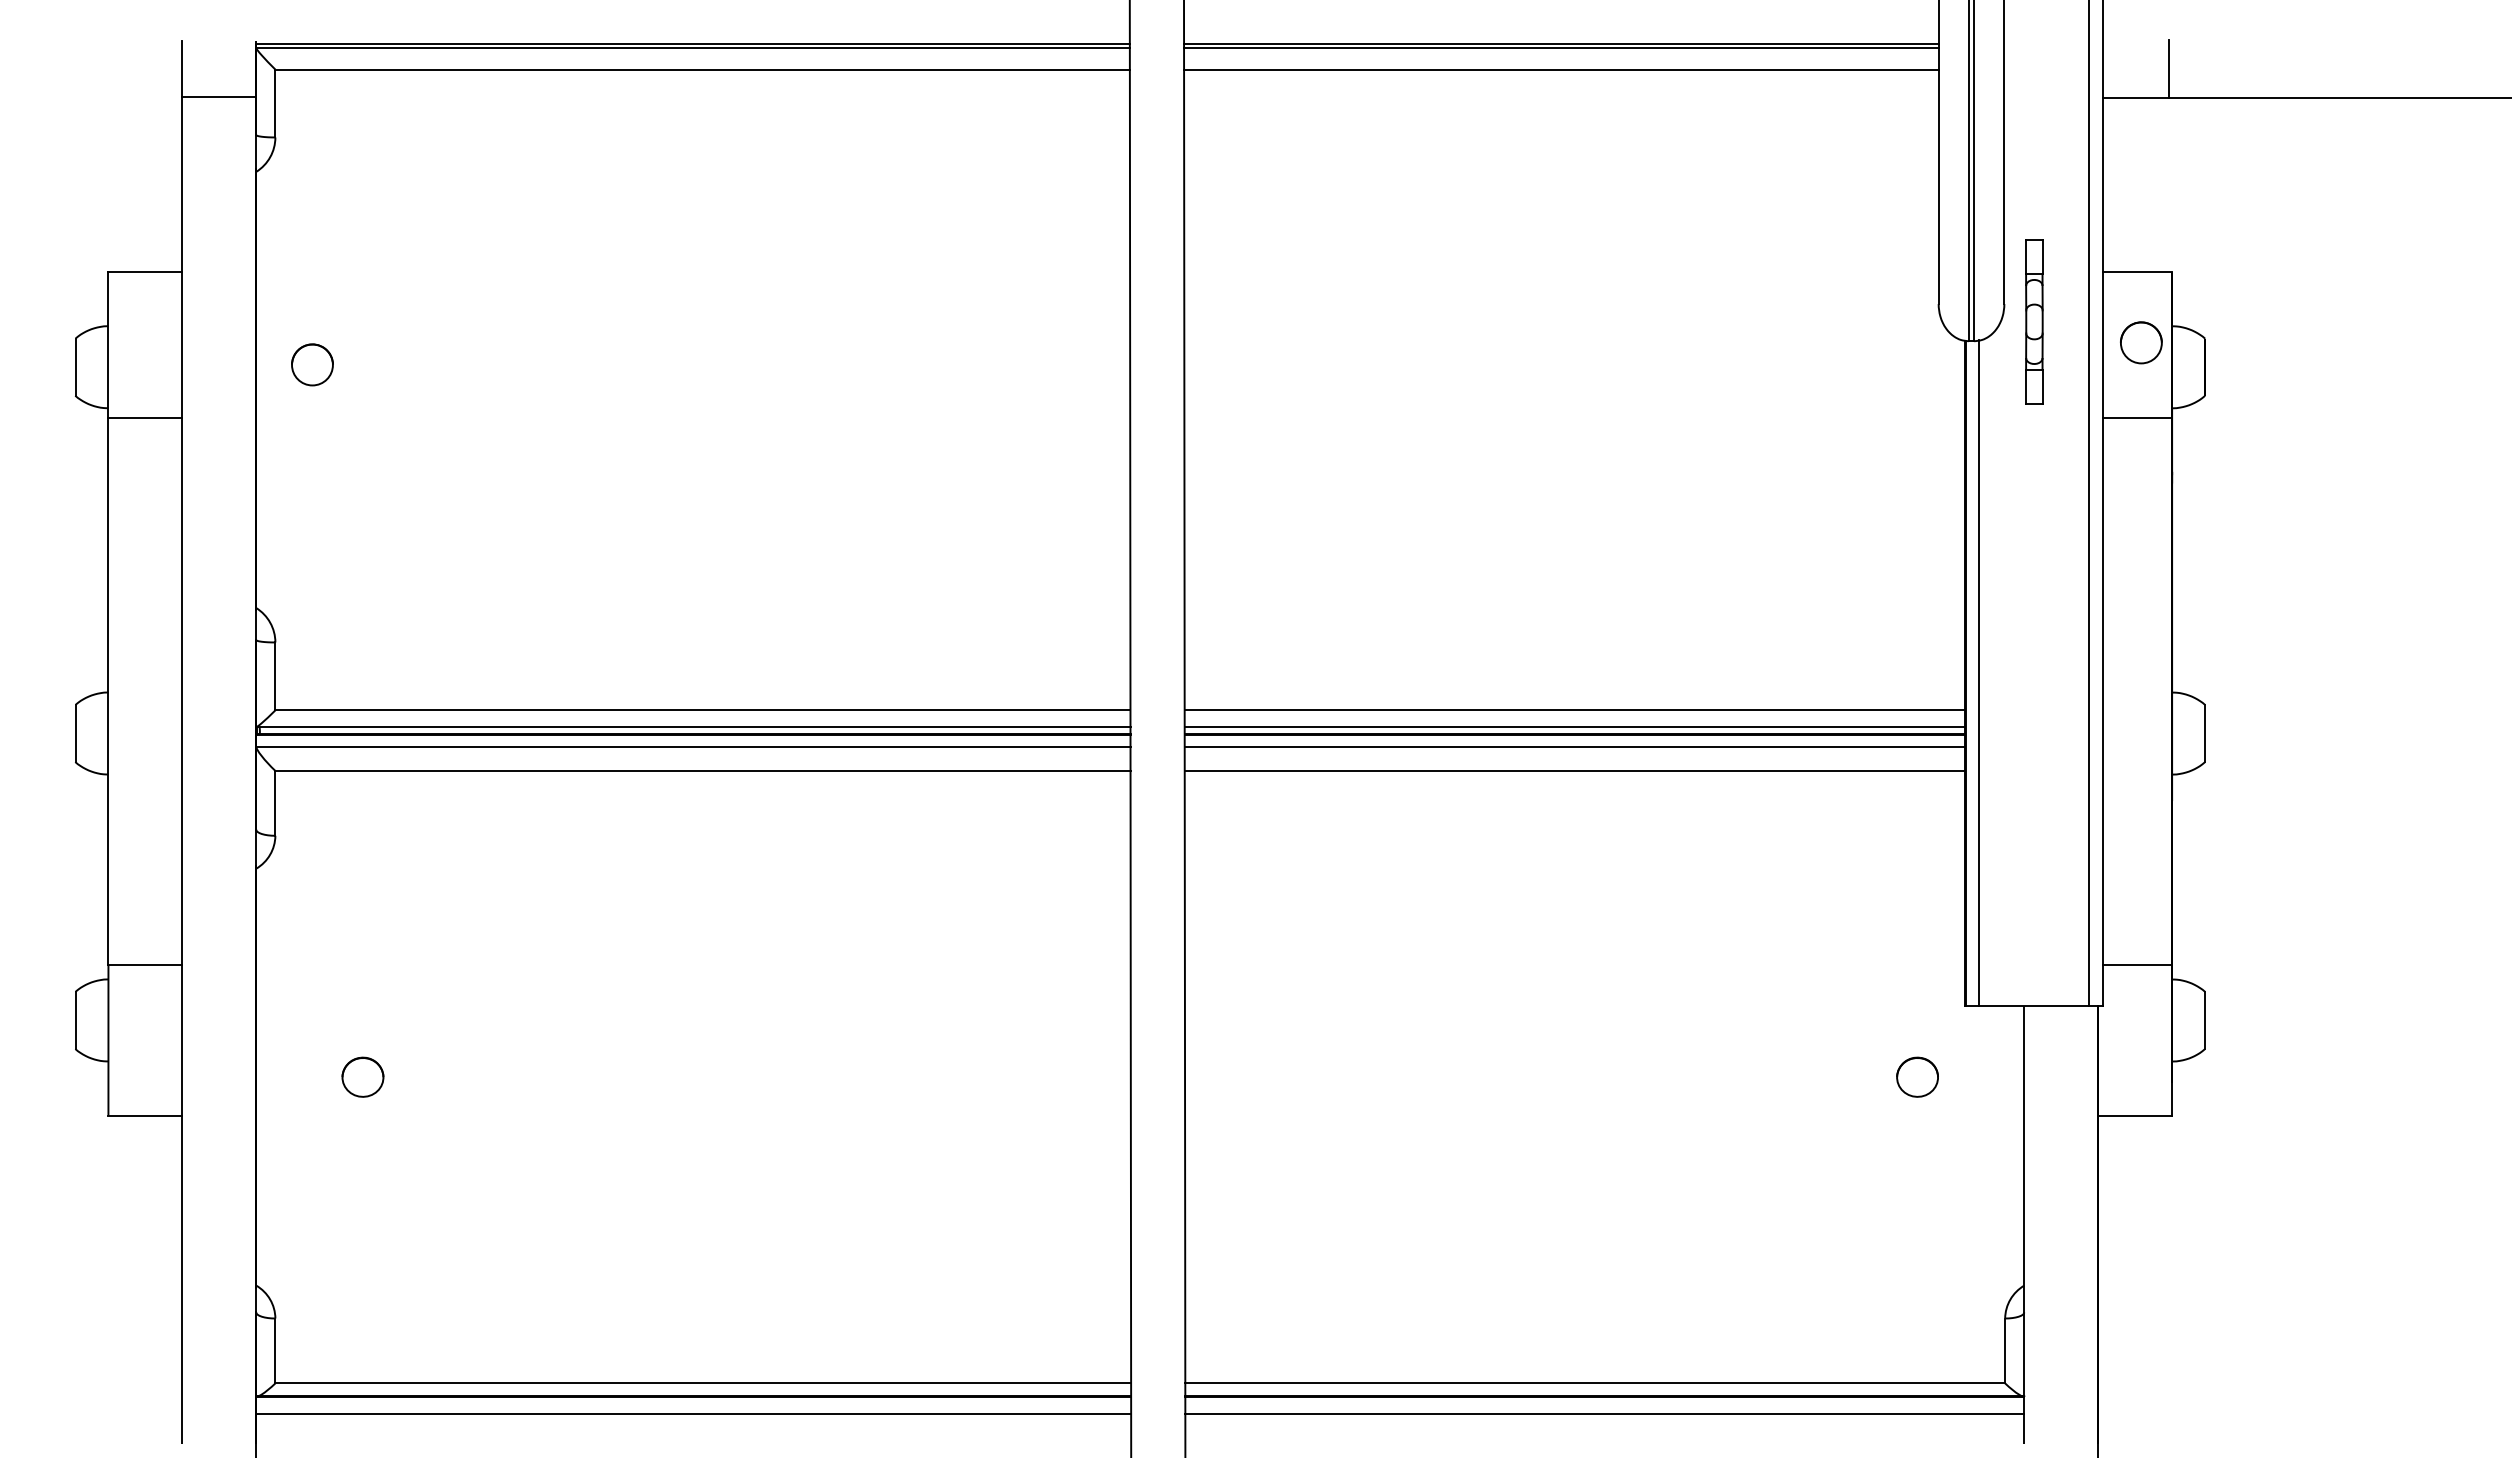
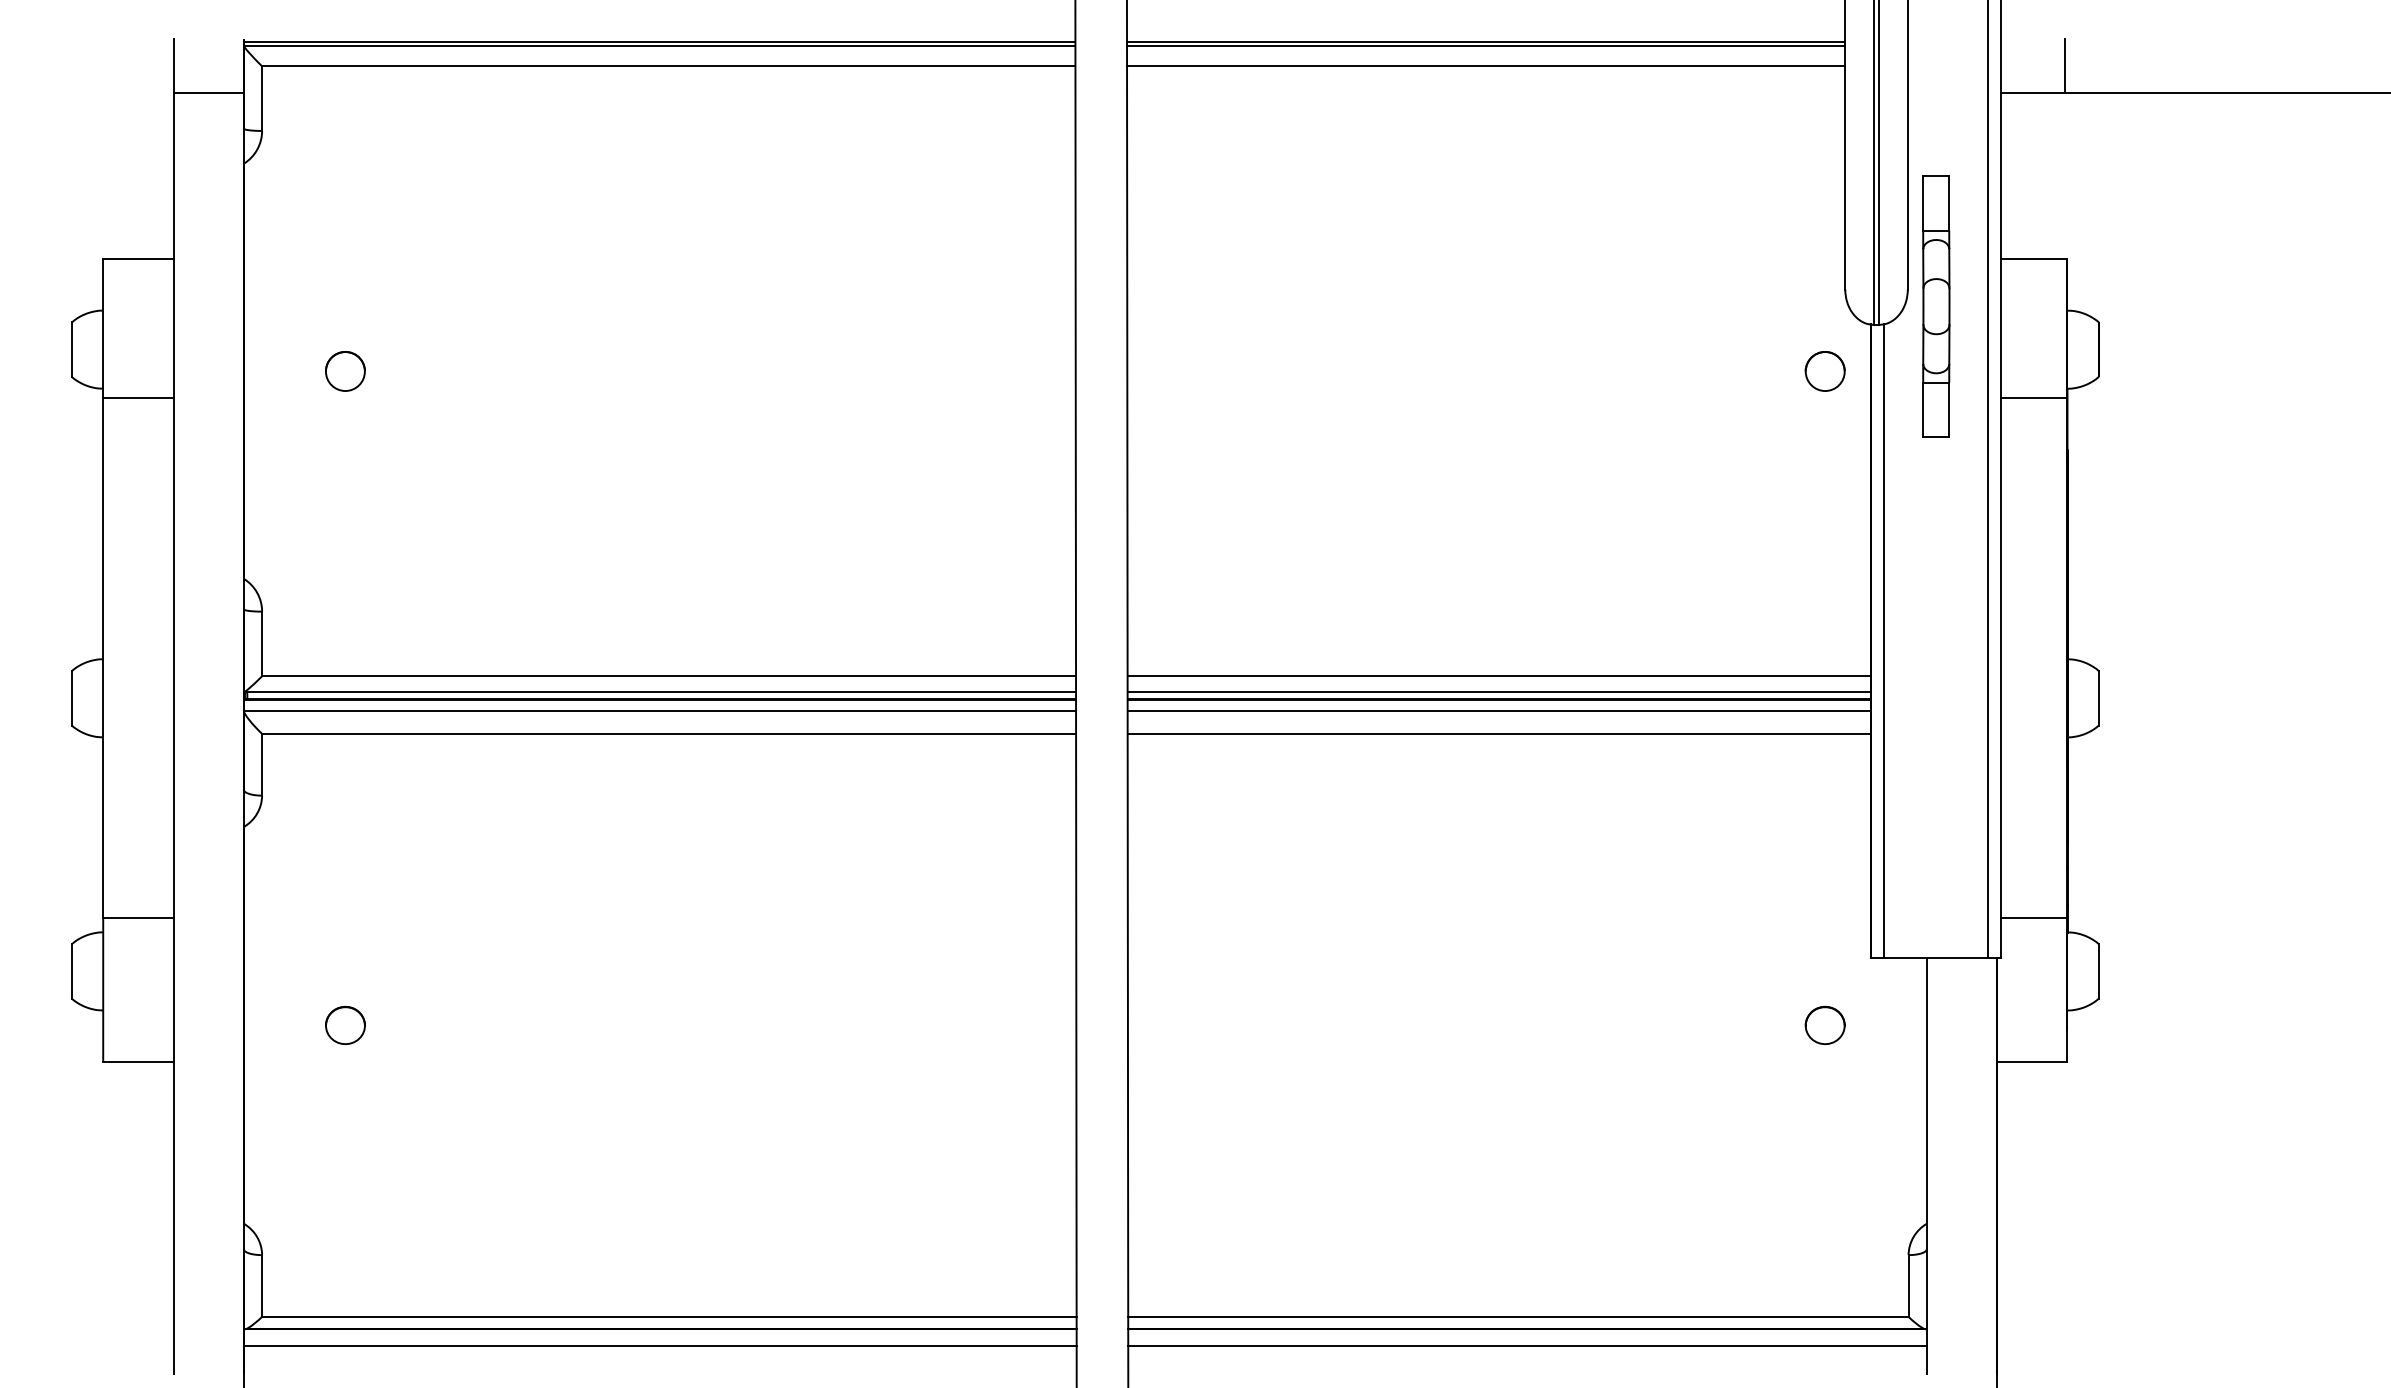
part: (2034, 321) -> (1936, 306), size x1.67
part: (2140, 342) -> (1824, 371), moved
circle: (312, 364) -> (345, 371), moved

